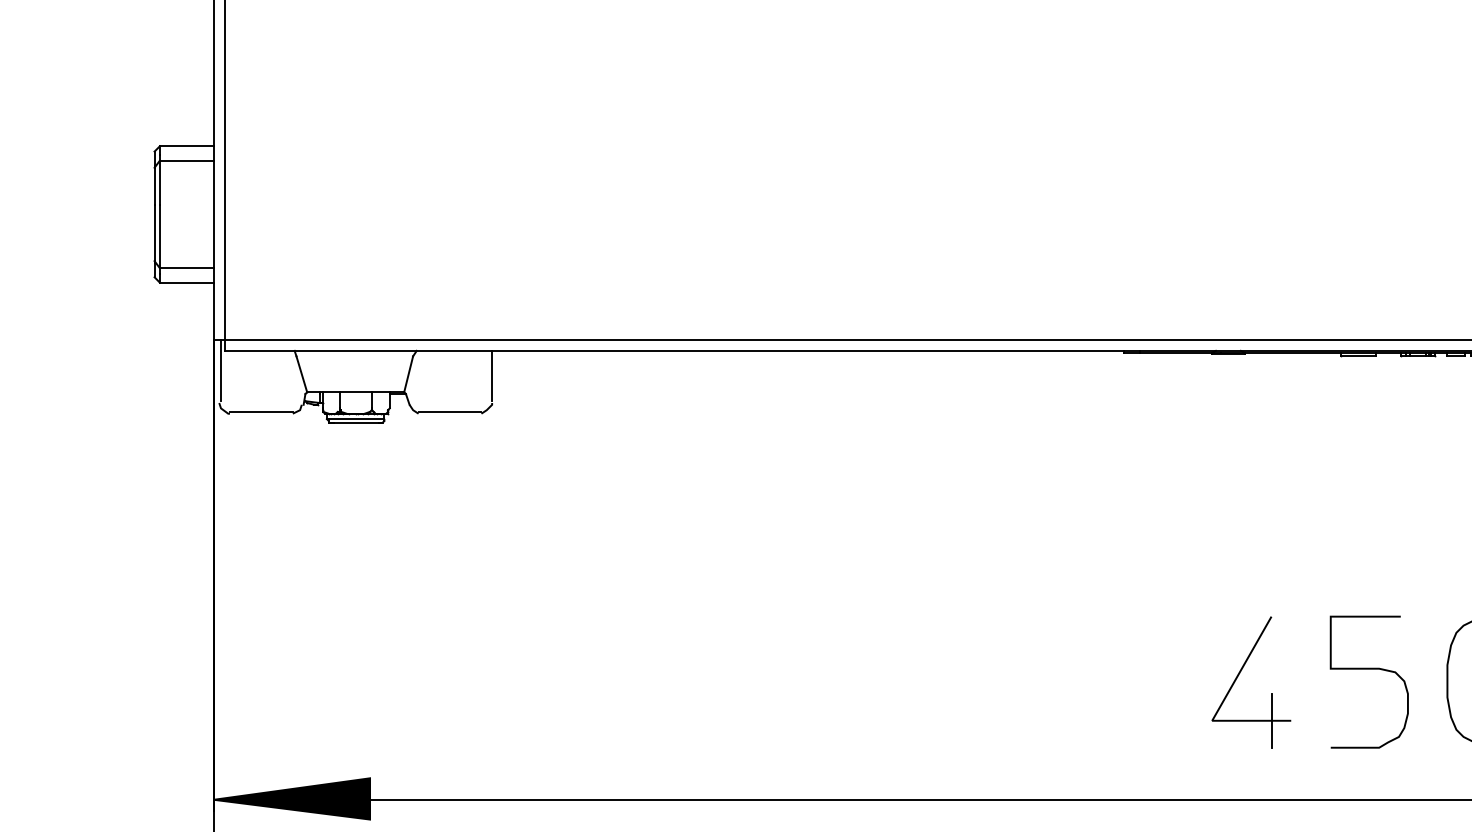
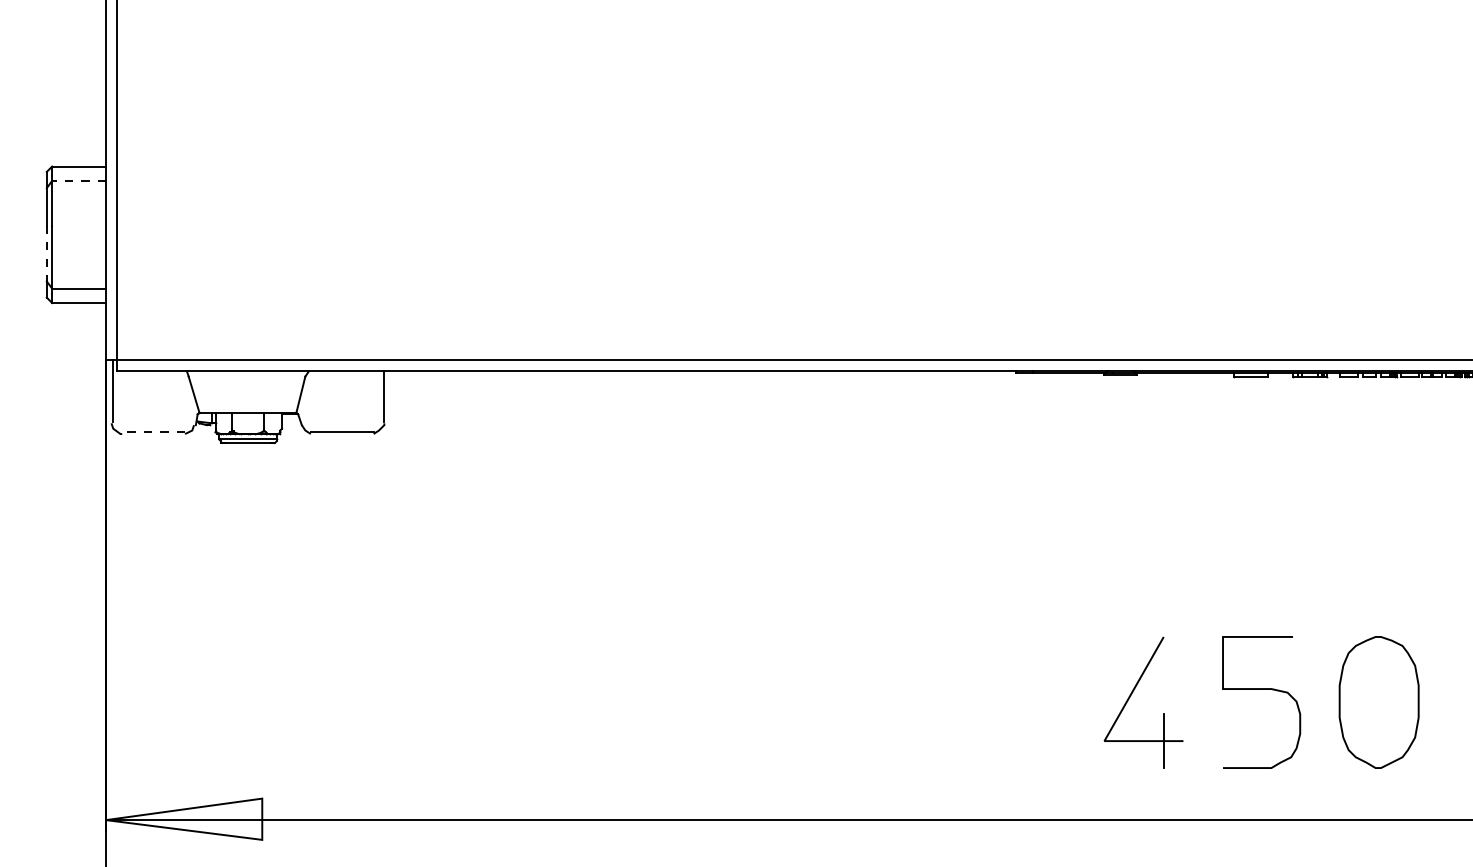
line: (187, 160) -> (79, 180), solid -> dashed
line: (154, 233) -> (46, 253), solid -> dashed
line: (261, 412) -> (153, 432), solid -> dashed
fill: (292, 798) -> (184, 818), removed

